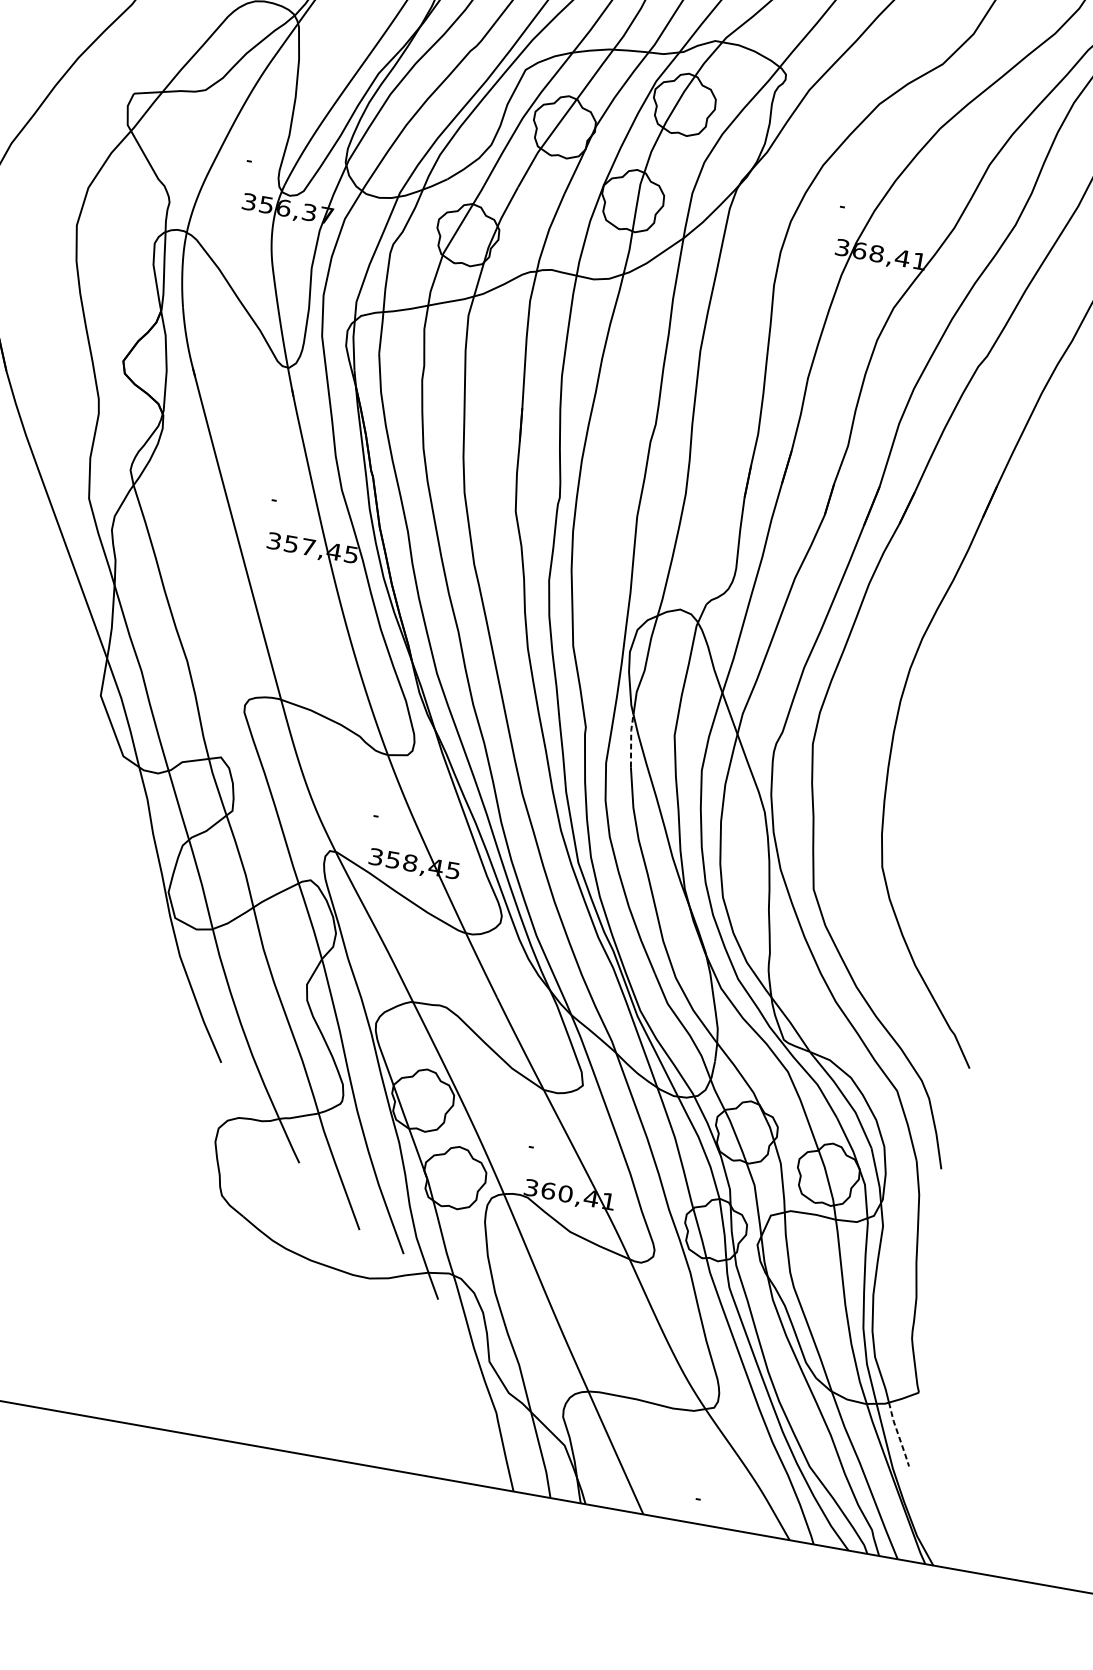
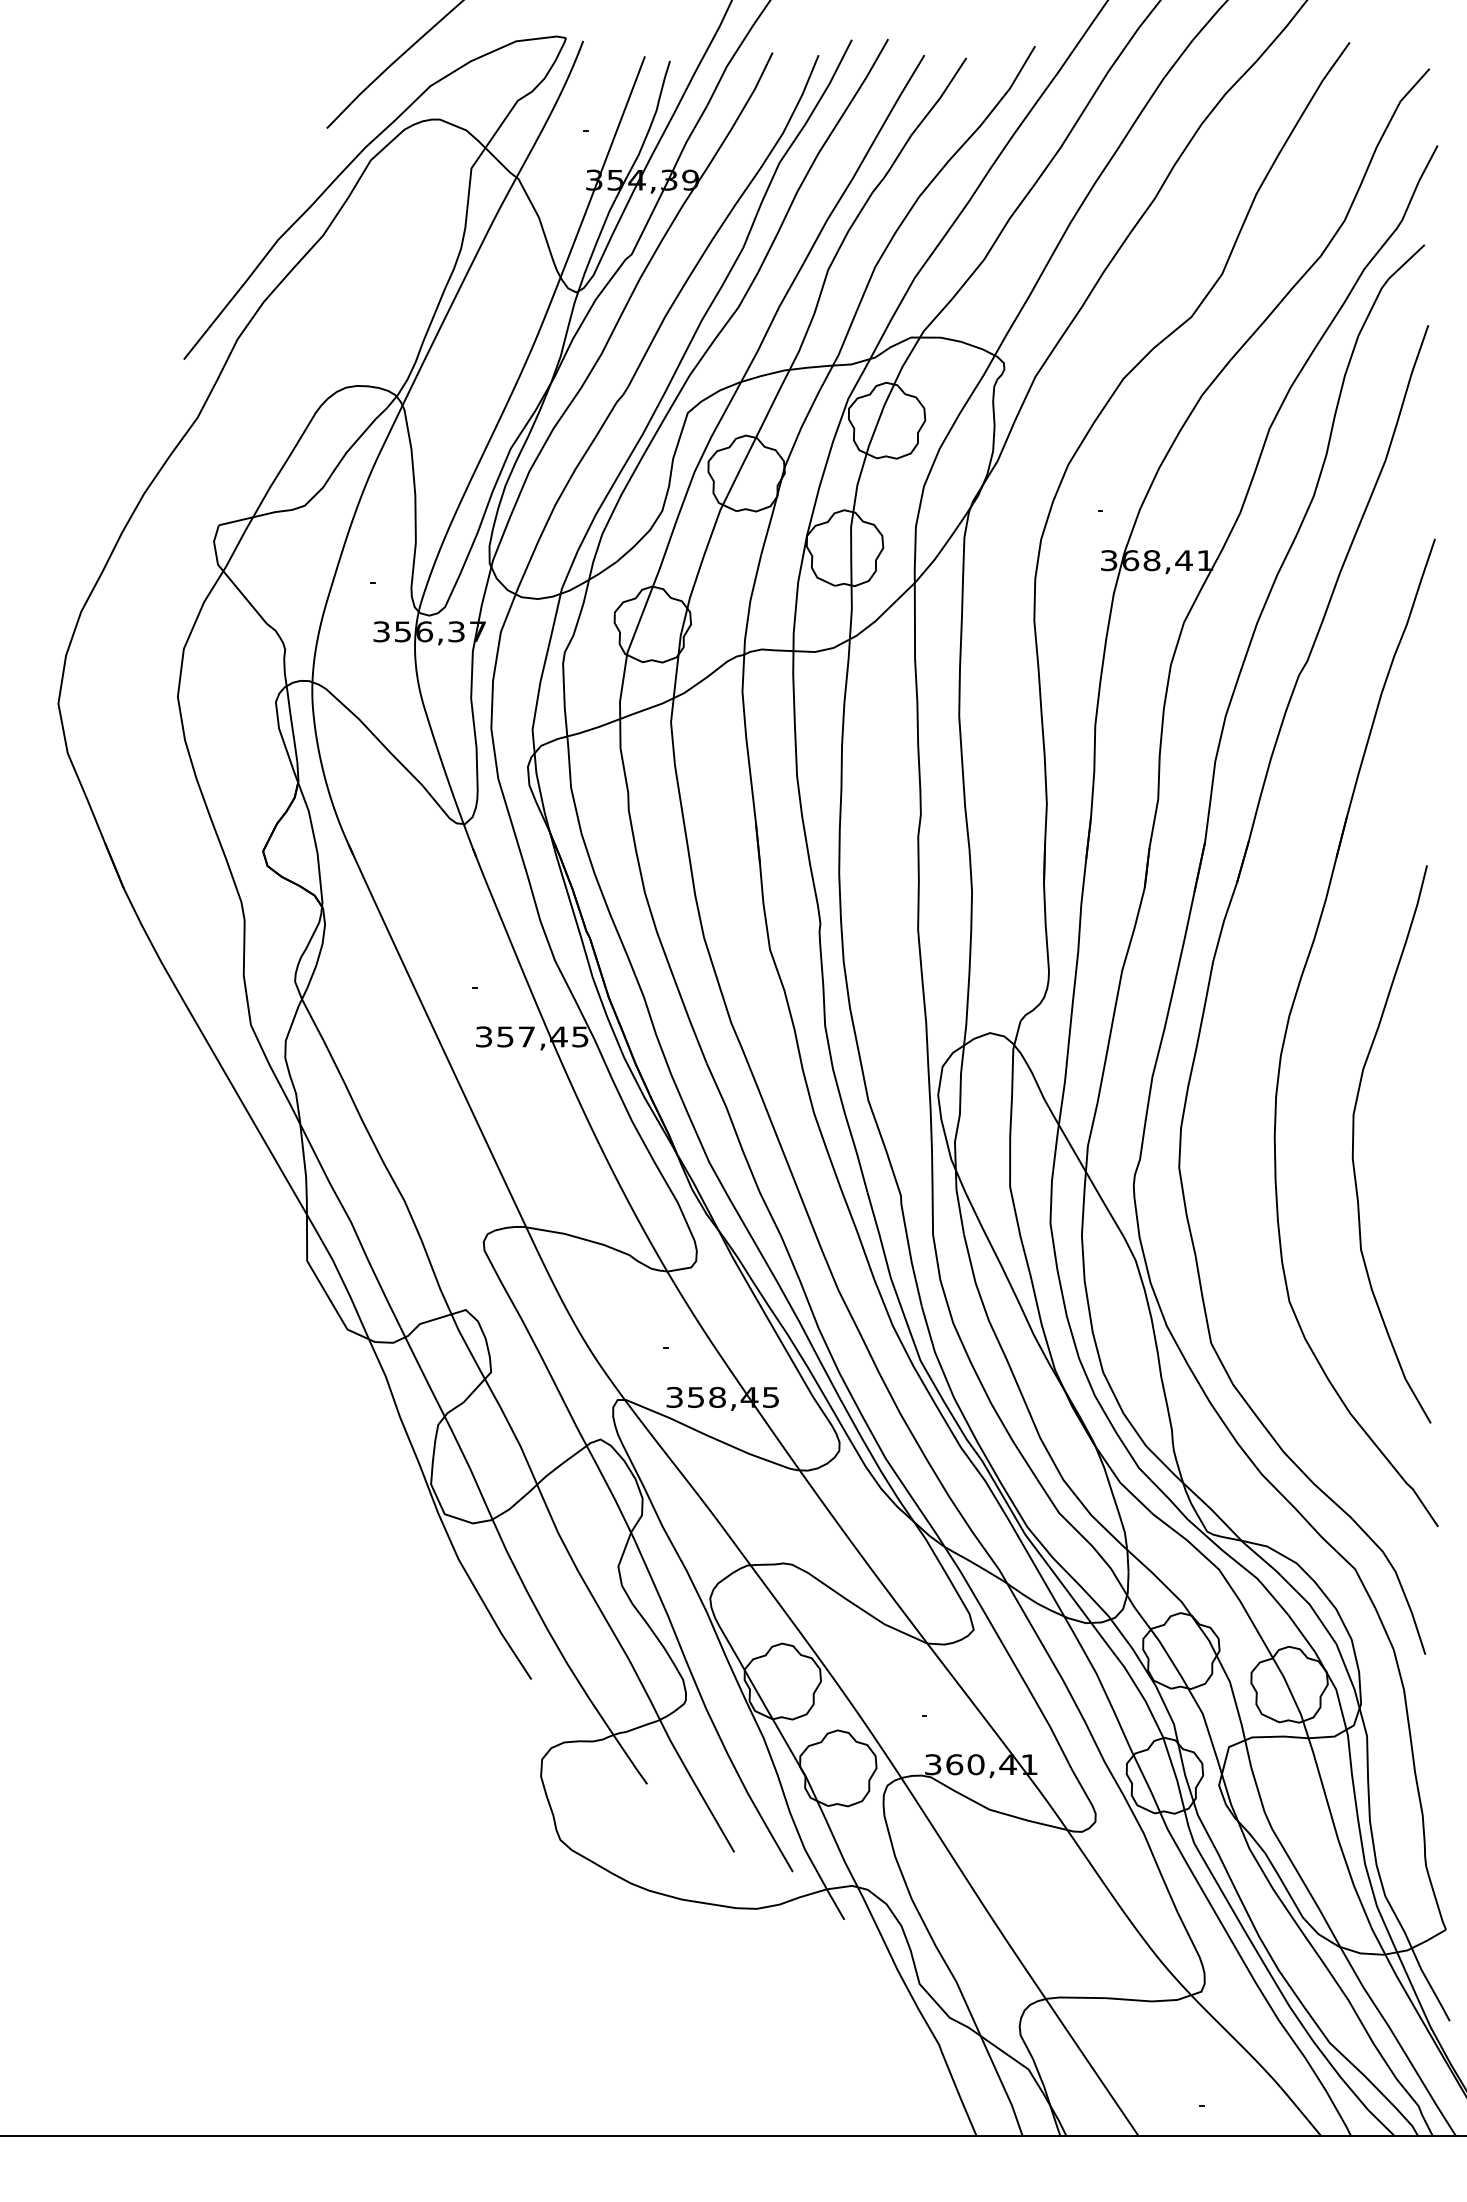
line: (631, 740) -> (958, 1201), dashed -> solid
curve: (957, 743) -> (1354, 1136), added
line: (898, 1435) -> (1430, 1985), dashed -> solid

